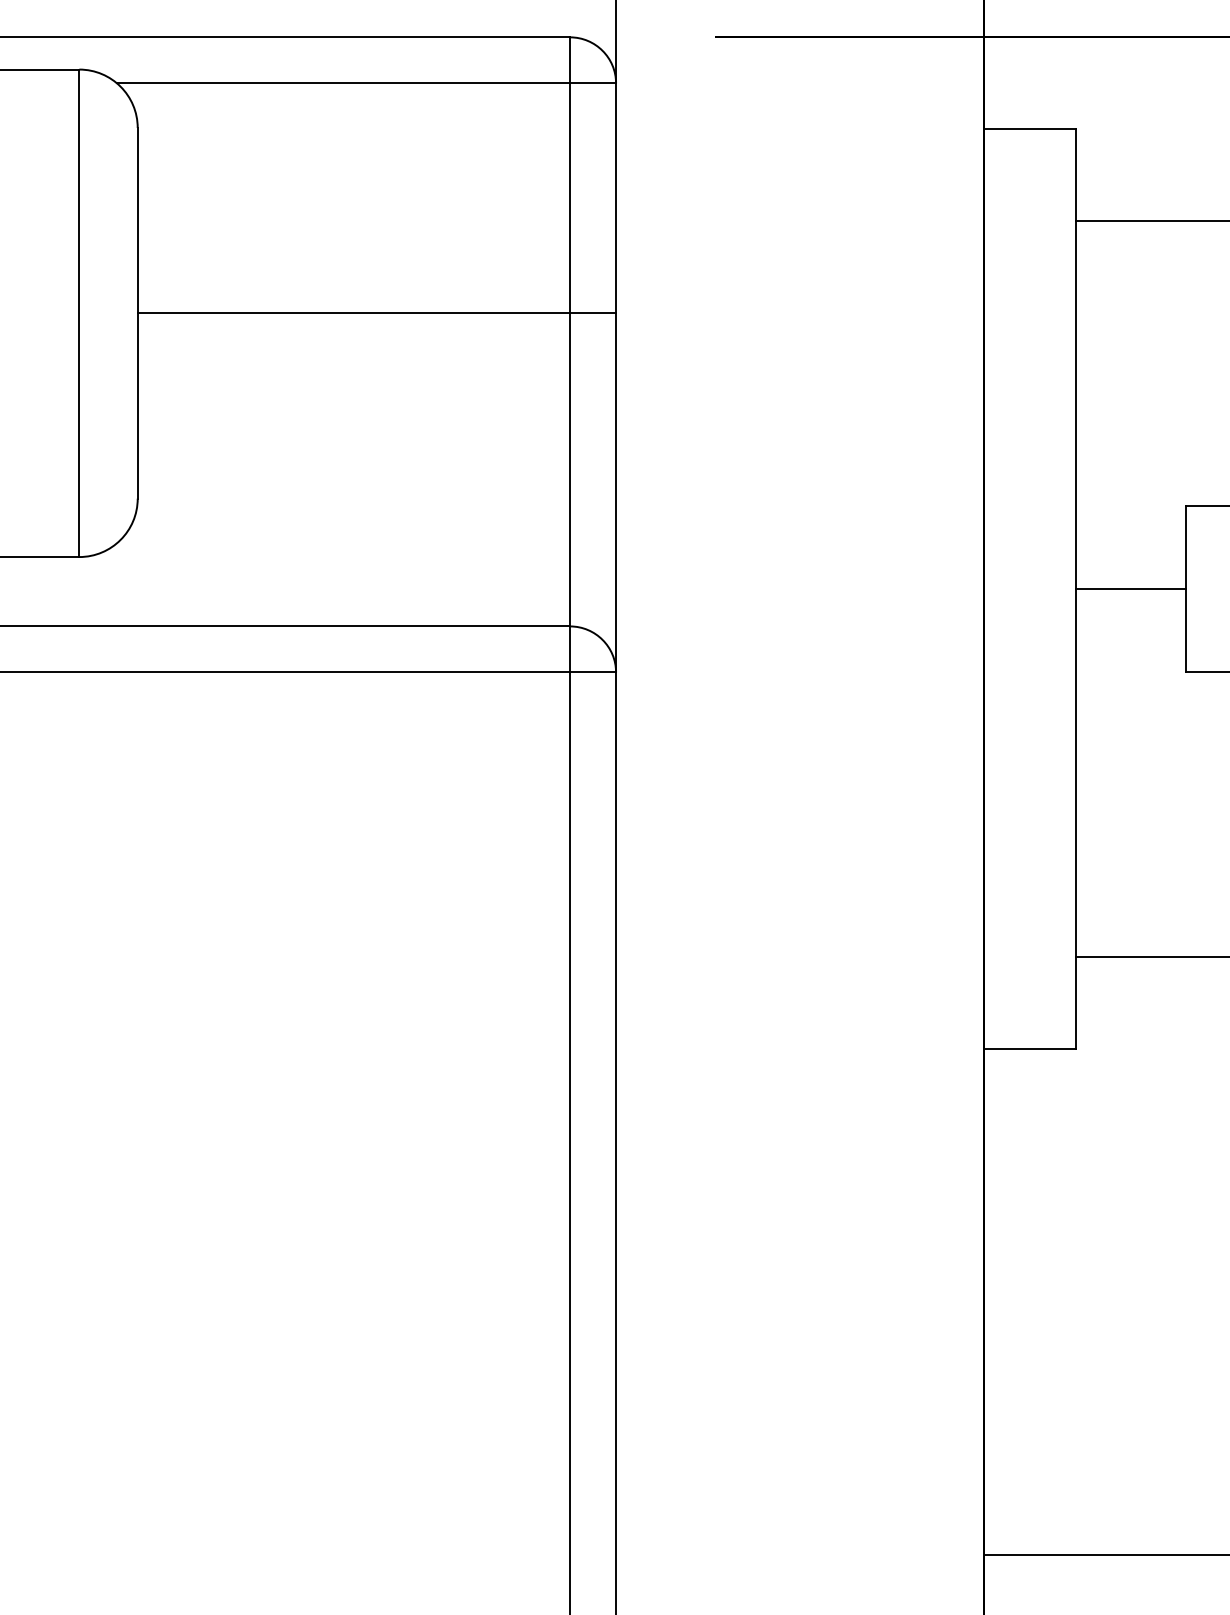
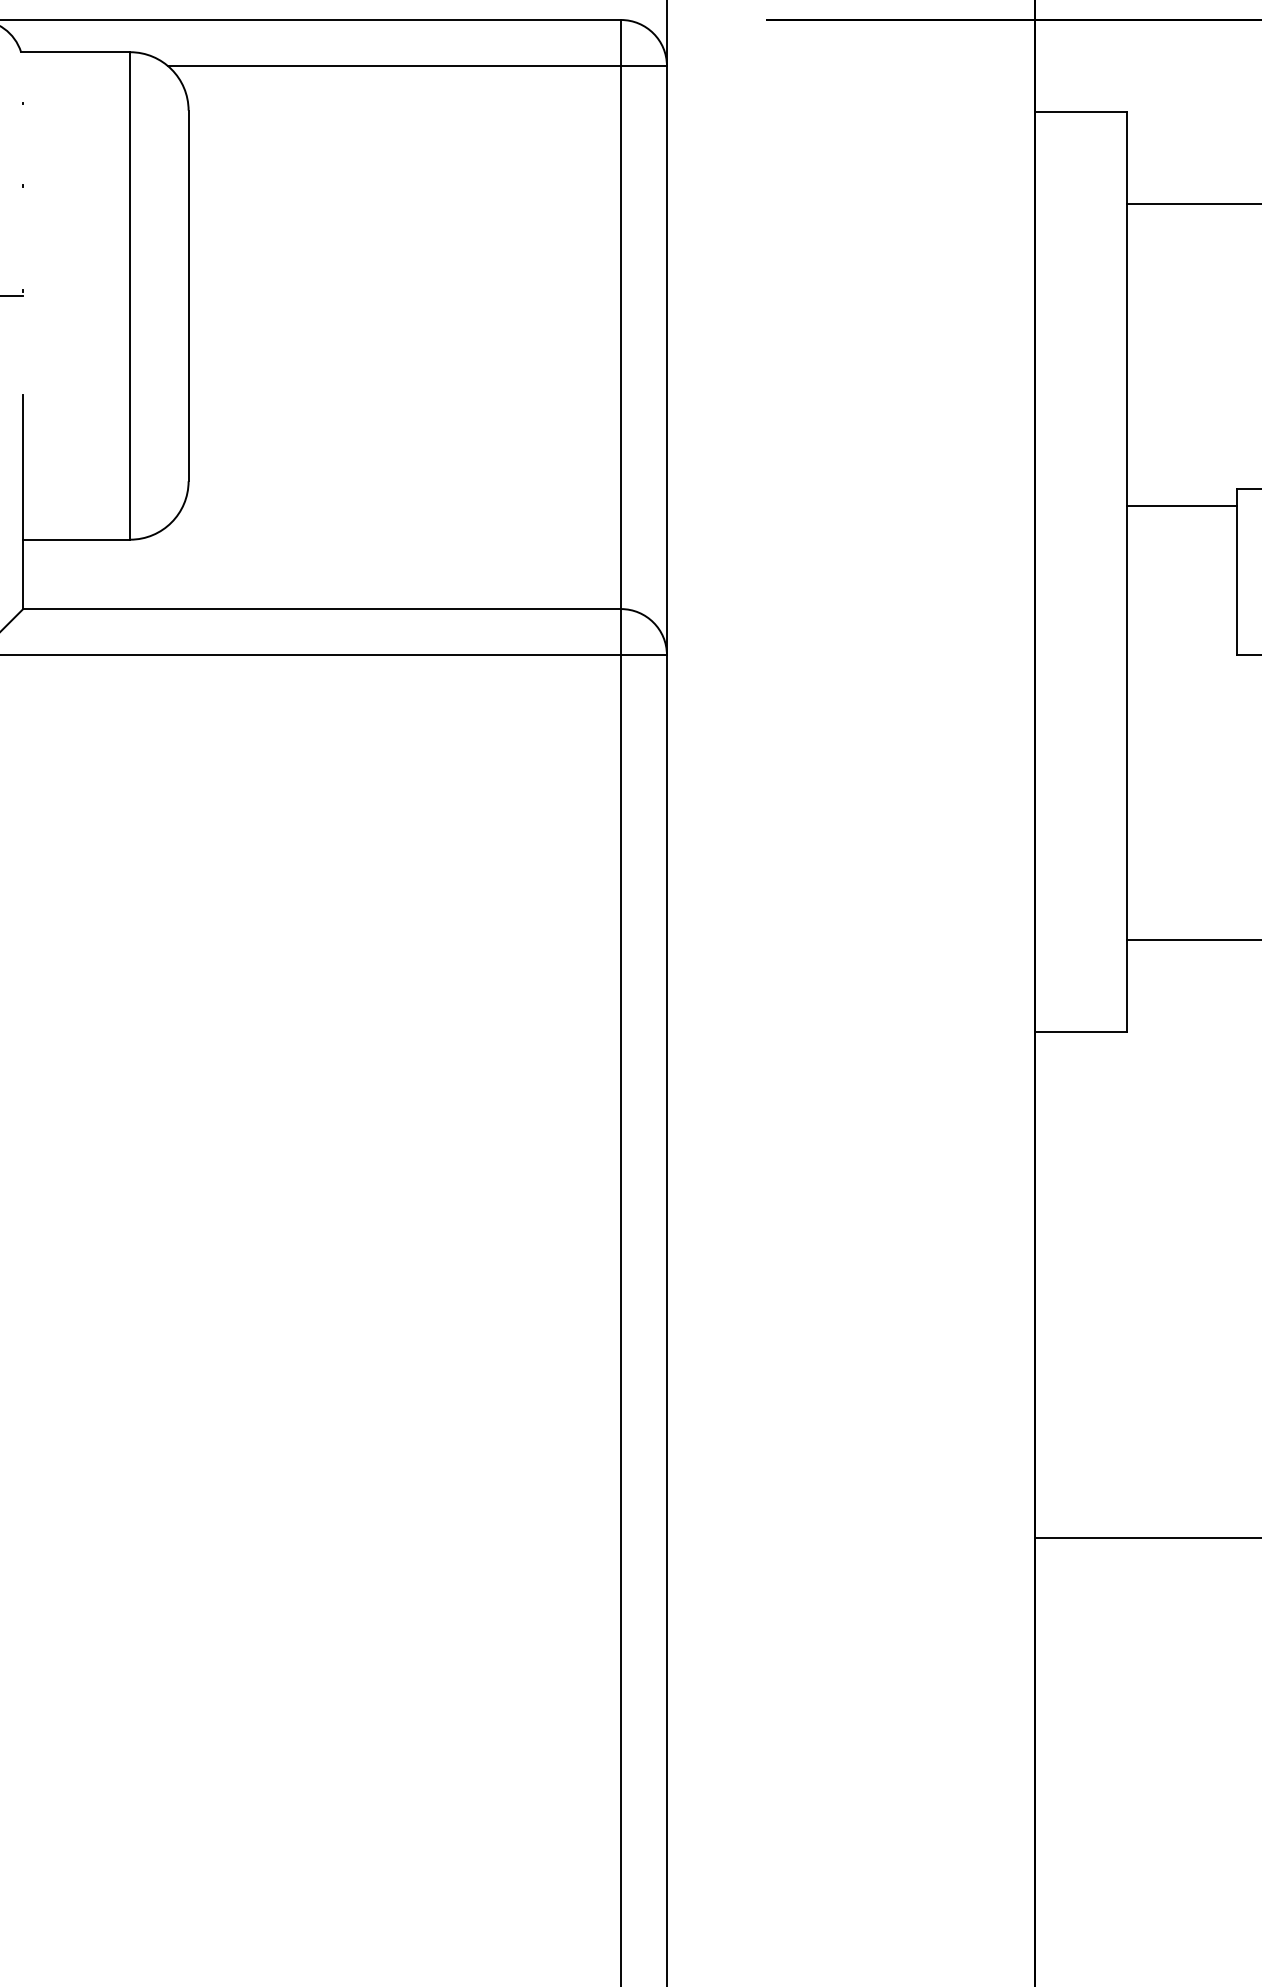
line: (376, 313) -> (427, 296), removed
line: (1130, 588) -> (1181, 505), moved

